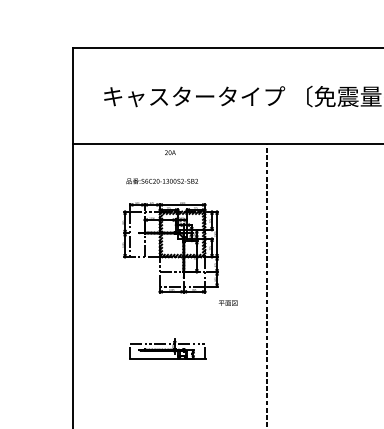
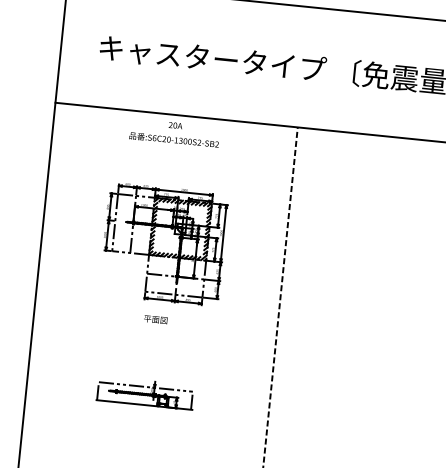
text: (161, 181) -> (173, 140), moved
text: (227, 302) -> (154, 318), moved
part: (167, 348) -> (144, 392), moved

